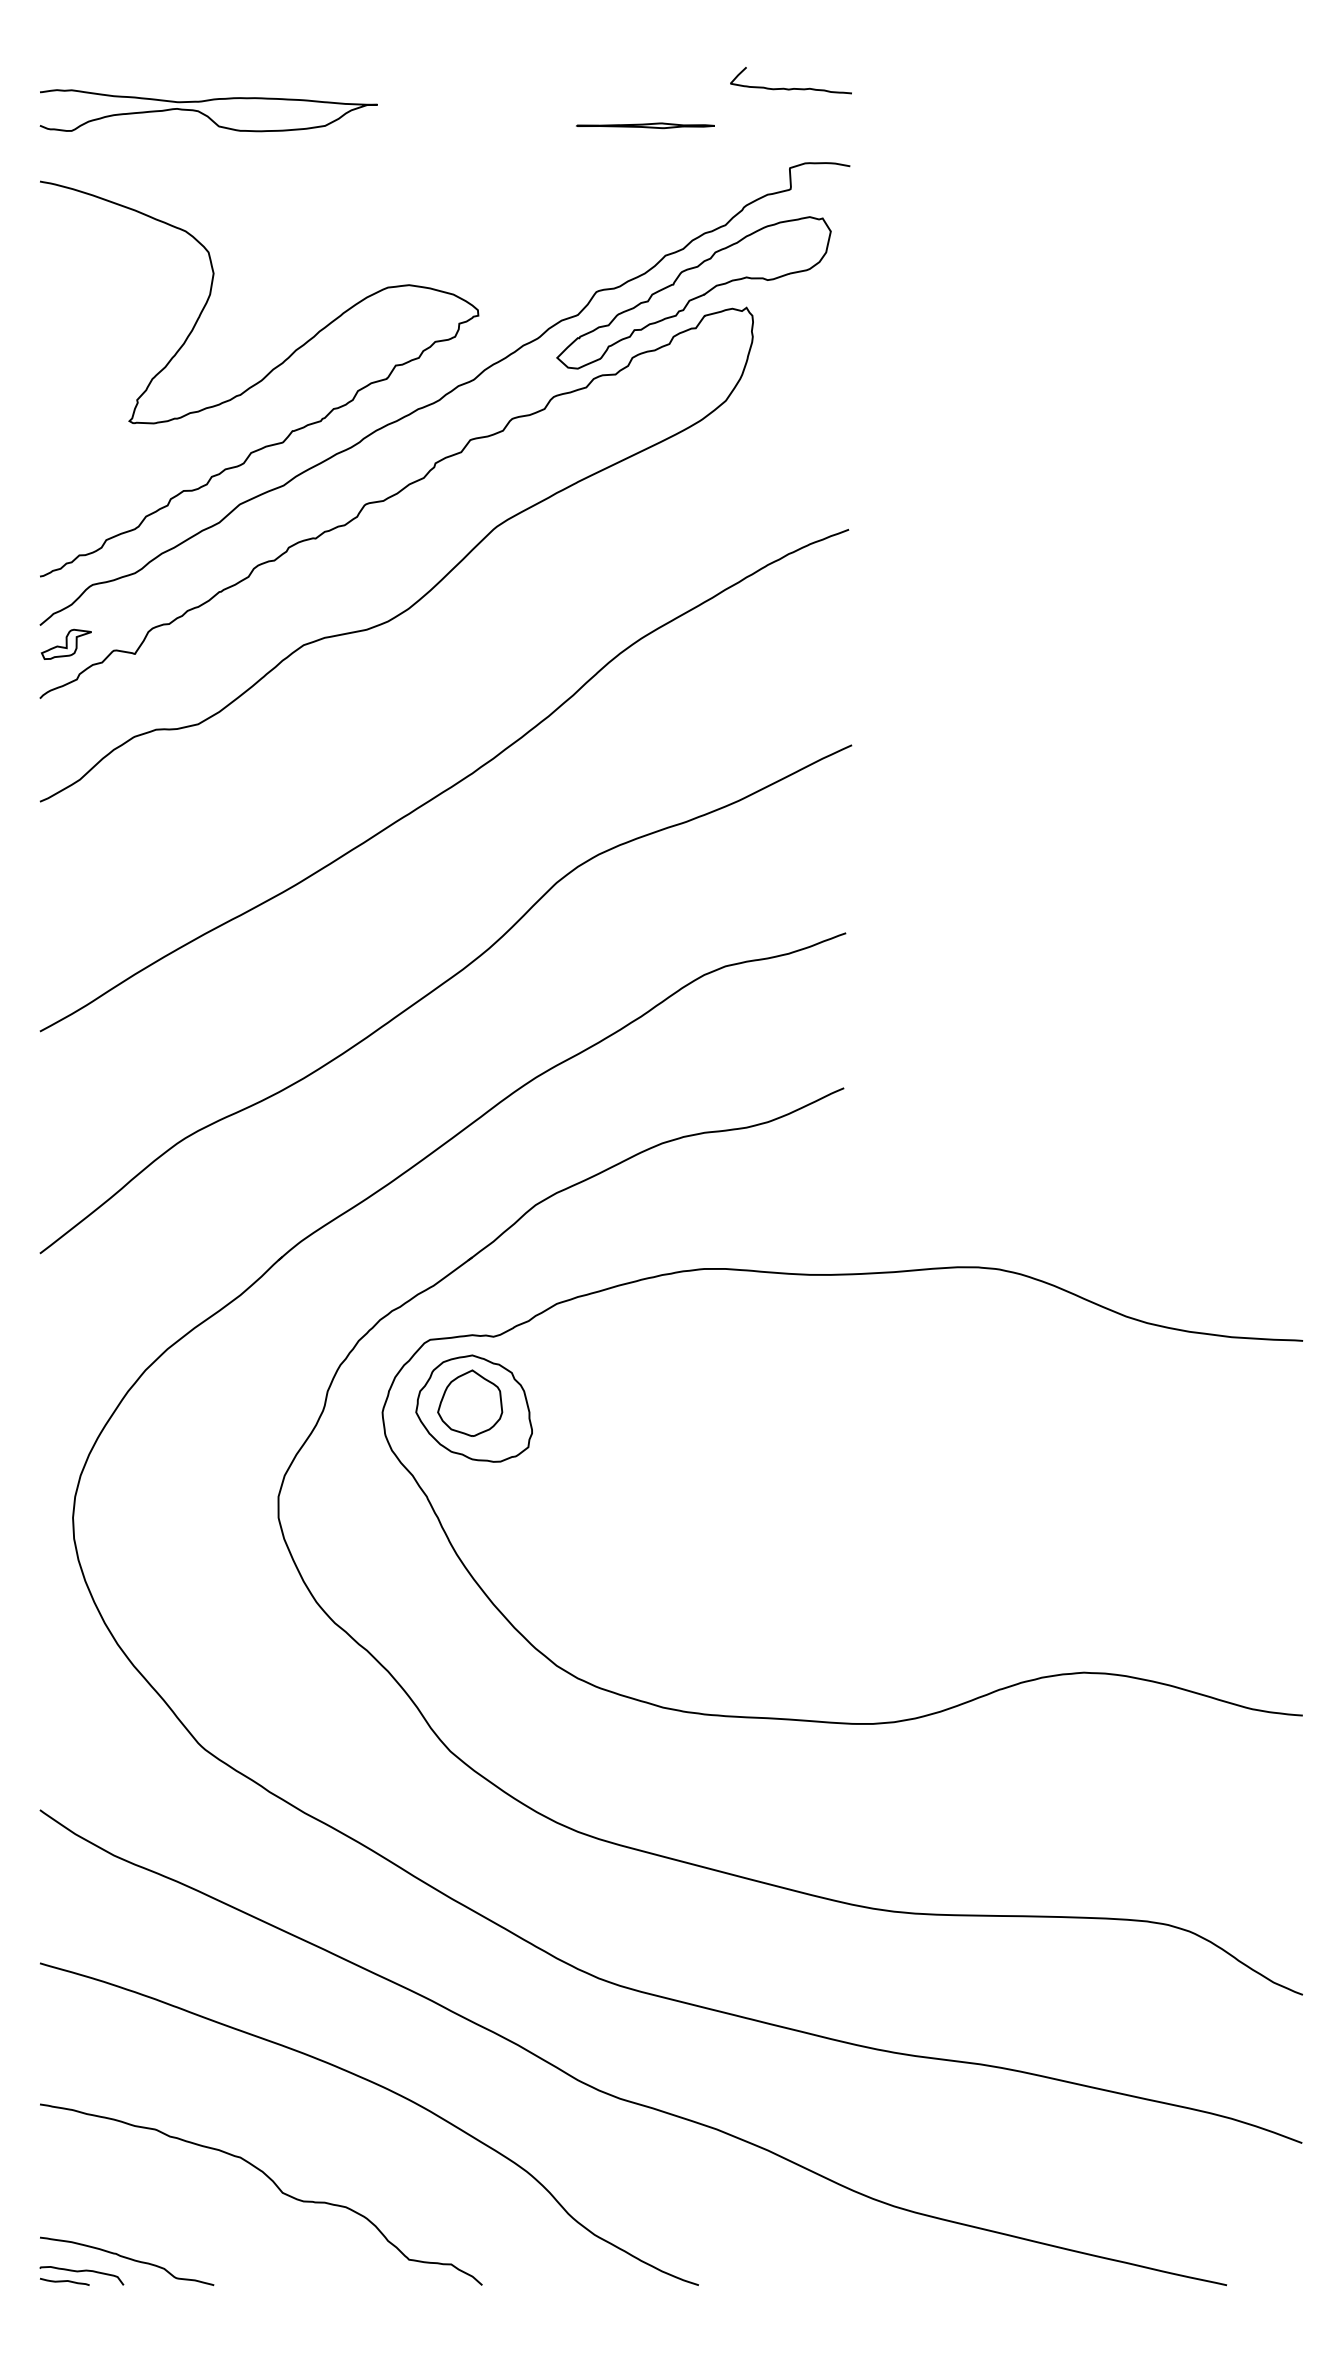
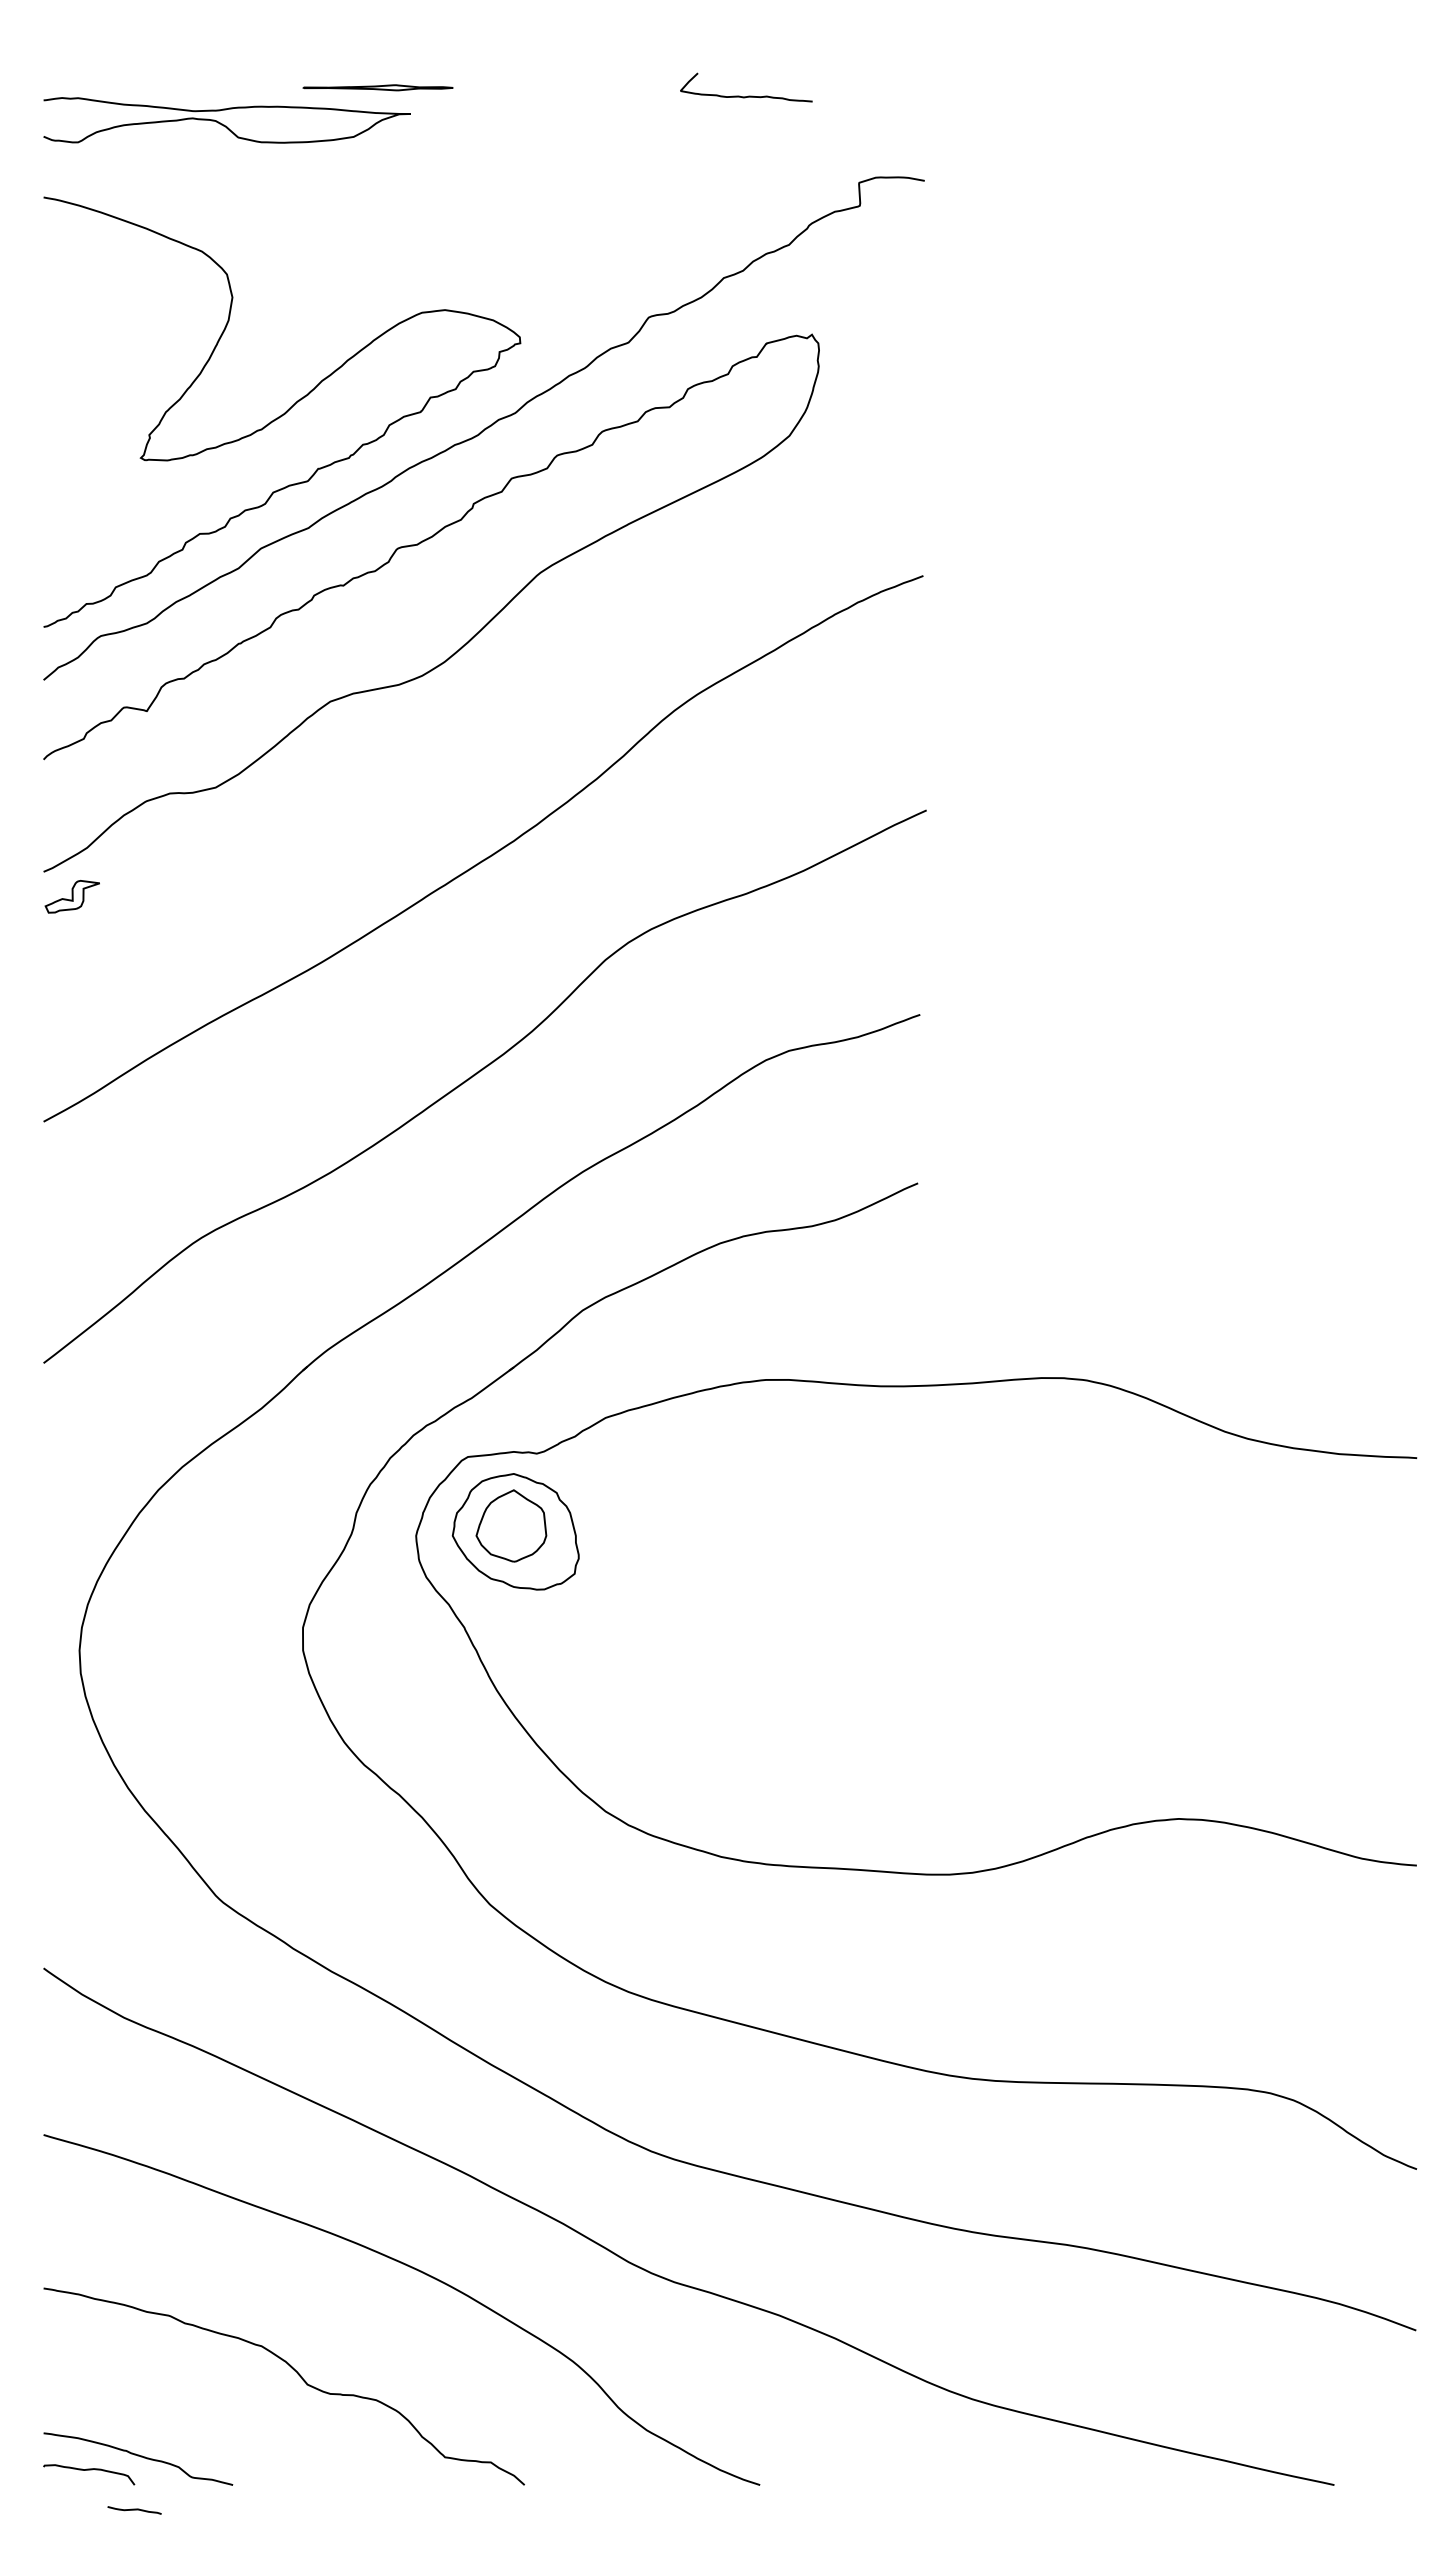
curve: (793, 87) -> (748, 95), moved
part: (644, 125) -> (377, 87), moved
part: (693, 292) -> (754, 318), removed
part: (65, 644) -> (71, 896), moved
curve: (64, 2281) -> (134, 2510), moved

